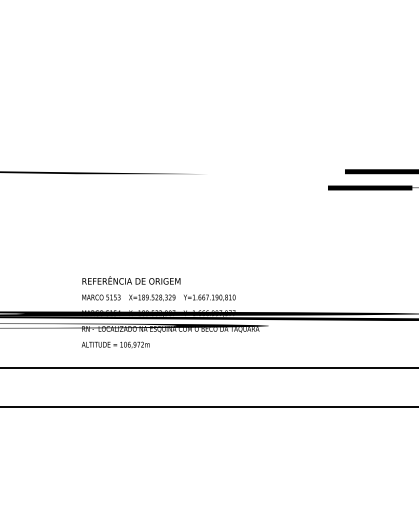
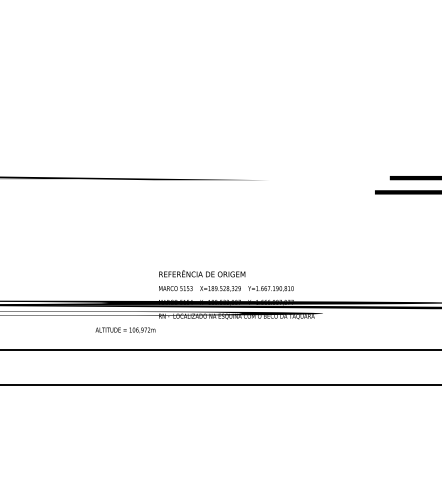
text: (115, 345) -> (125, 330), moved

